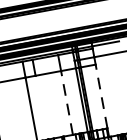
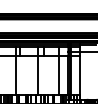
line: (101, 94) -> (80, 74), dashed -> solid
line: (66, 101) -> (59, 74), dashed -> solid

